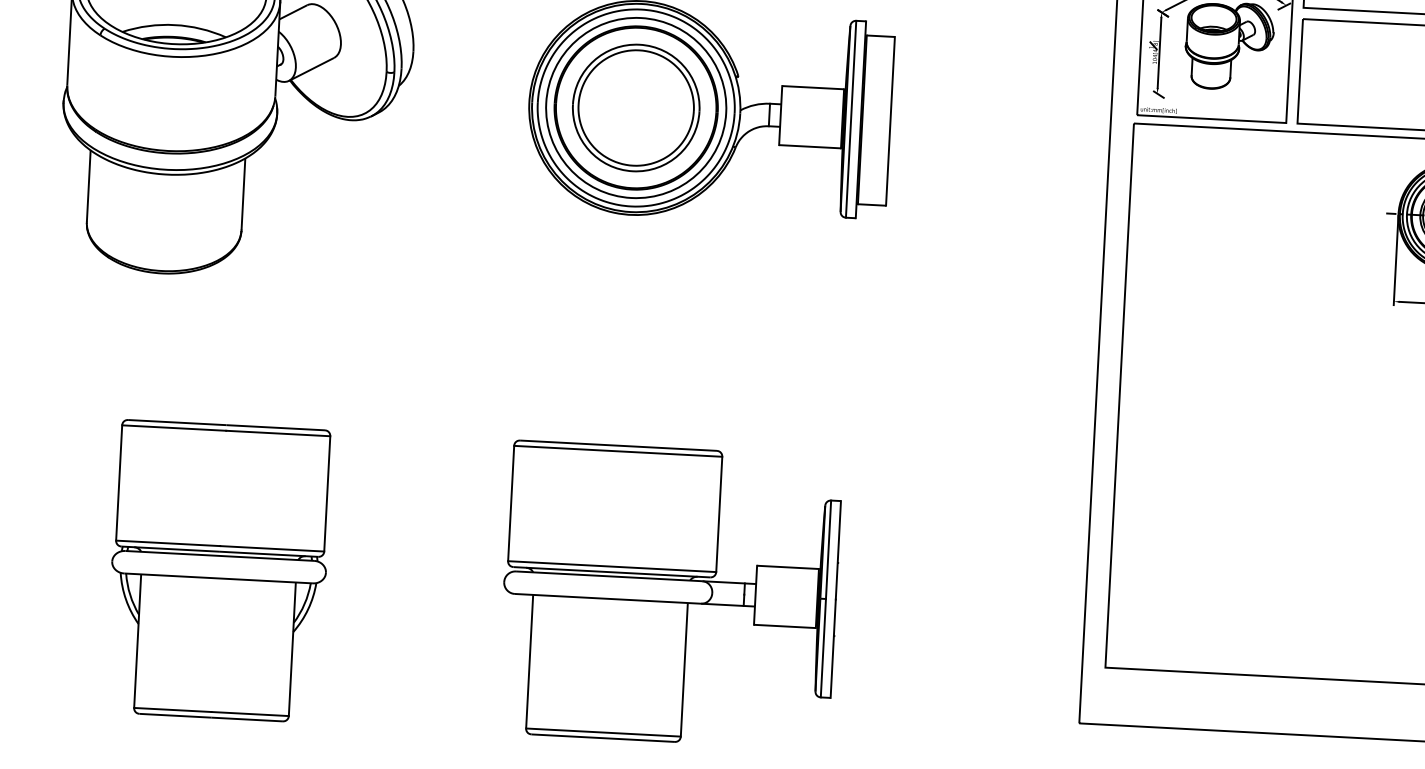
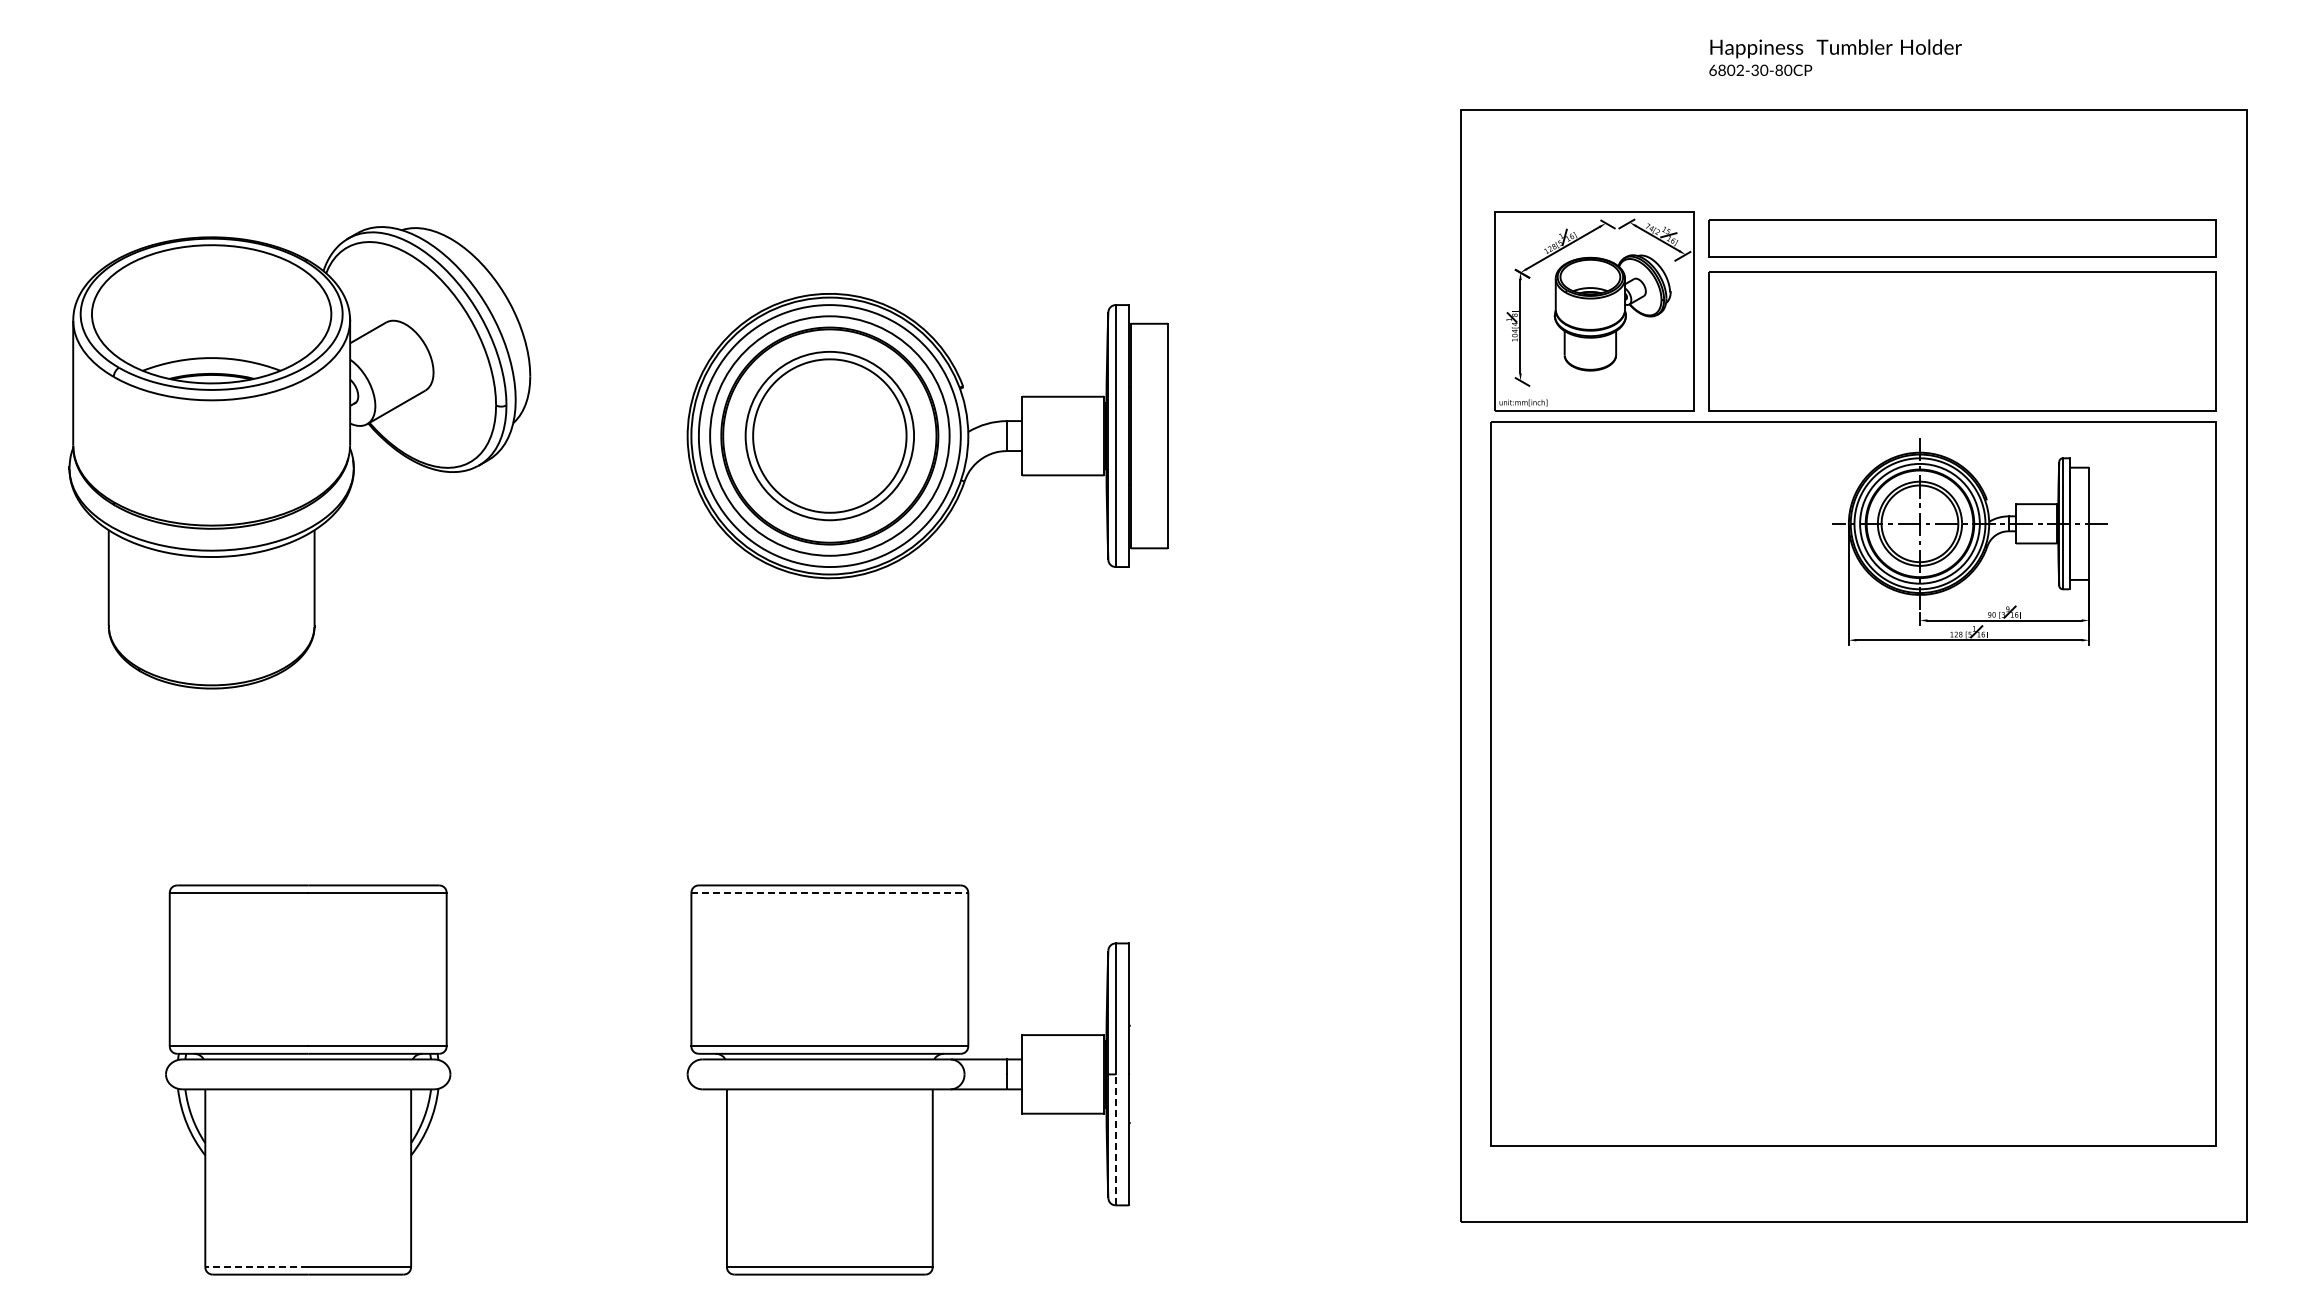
line: (618, 451) -> (830, 892), solid -> dashed
line: (823, 647) -> (1115, 1139), solid -> dashed
line: (172, 710) -> (256, 1267), solid -> dashed

